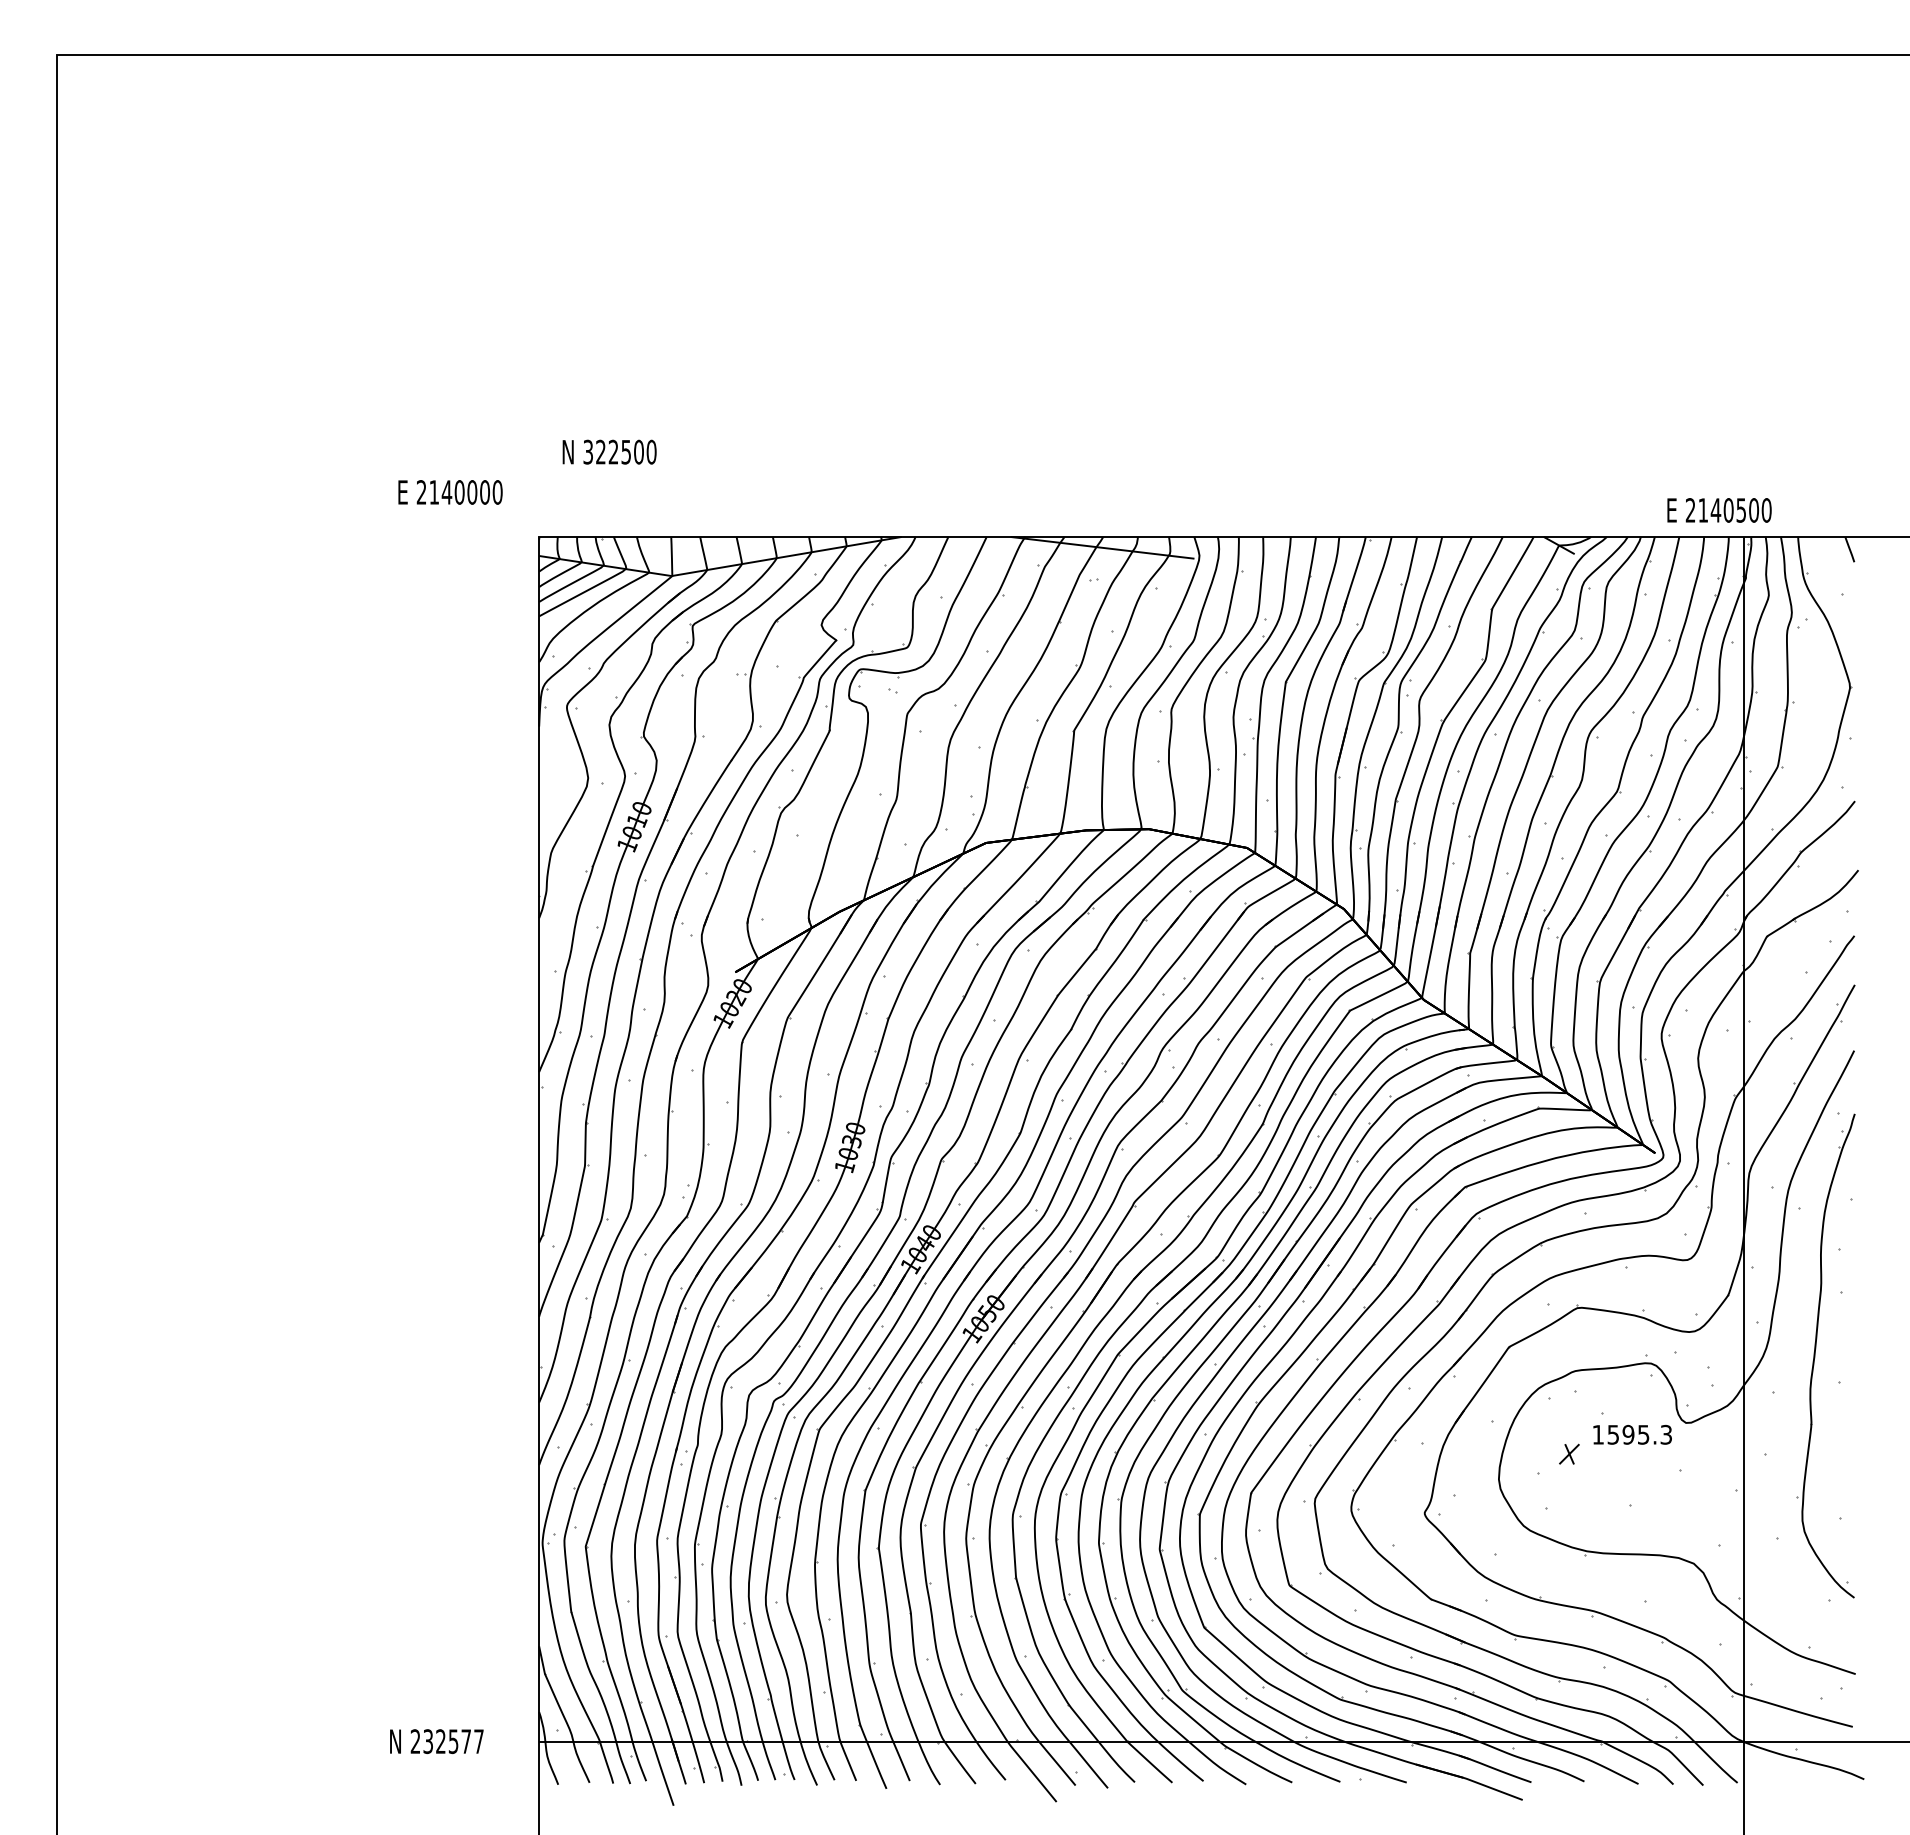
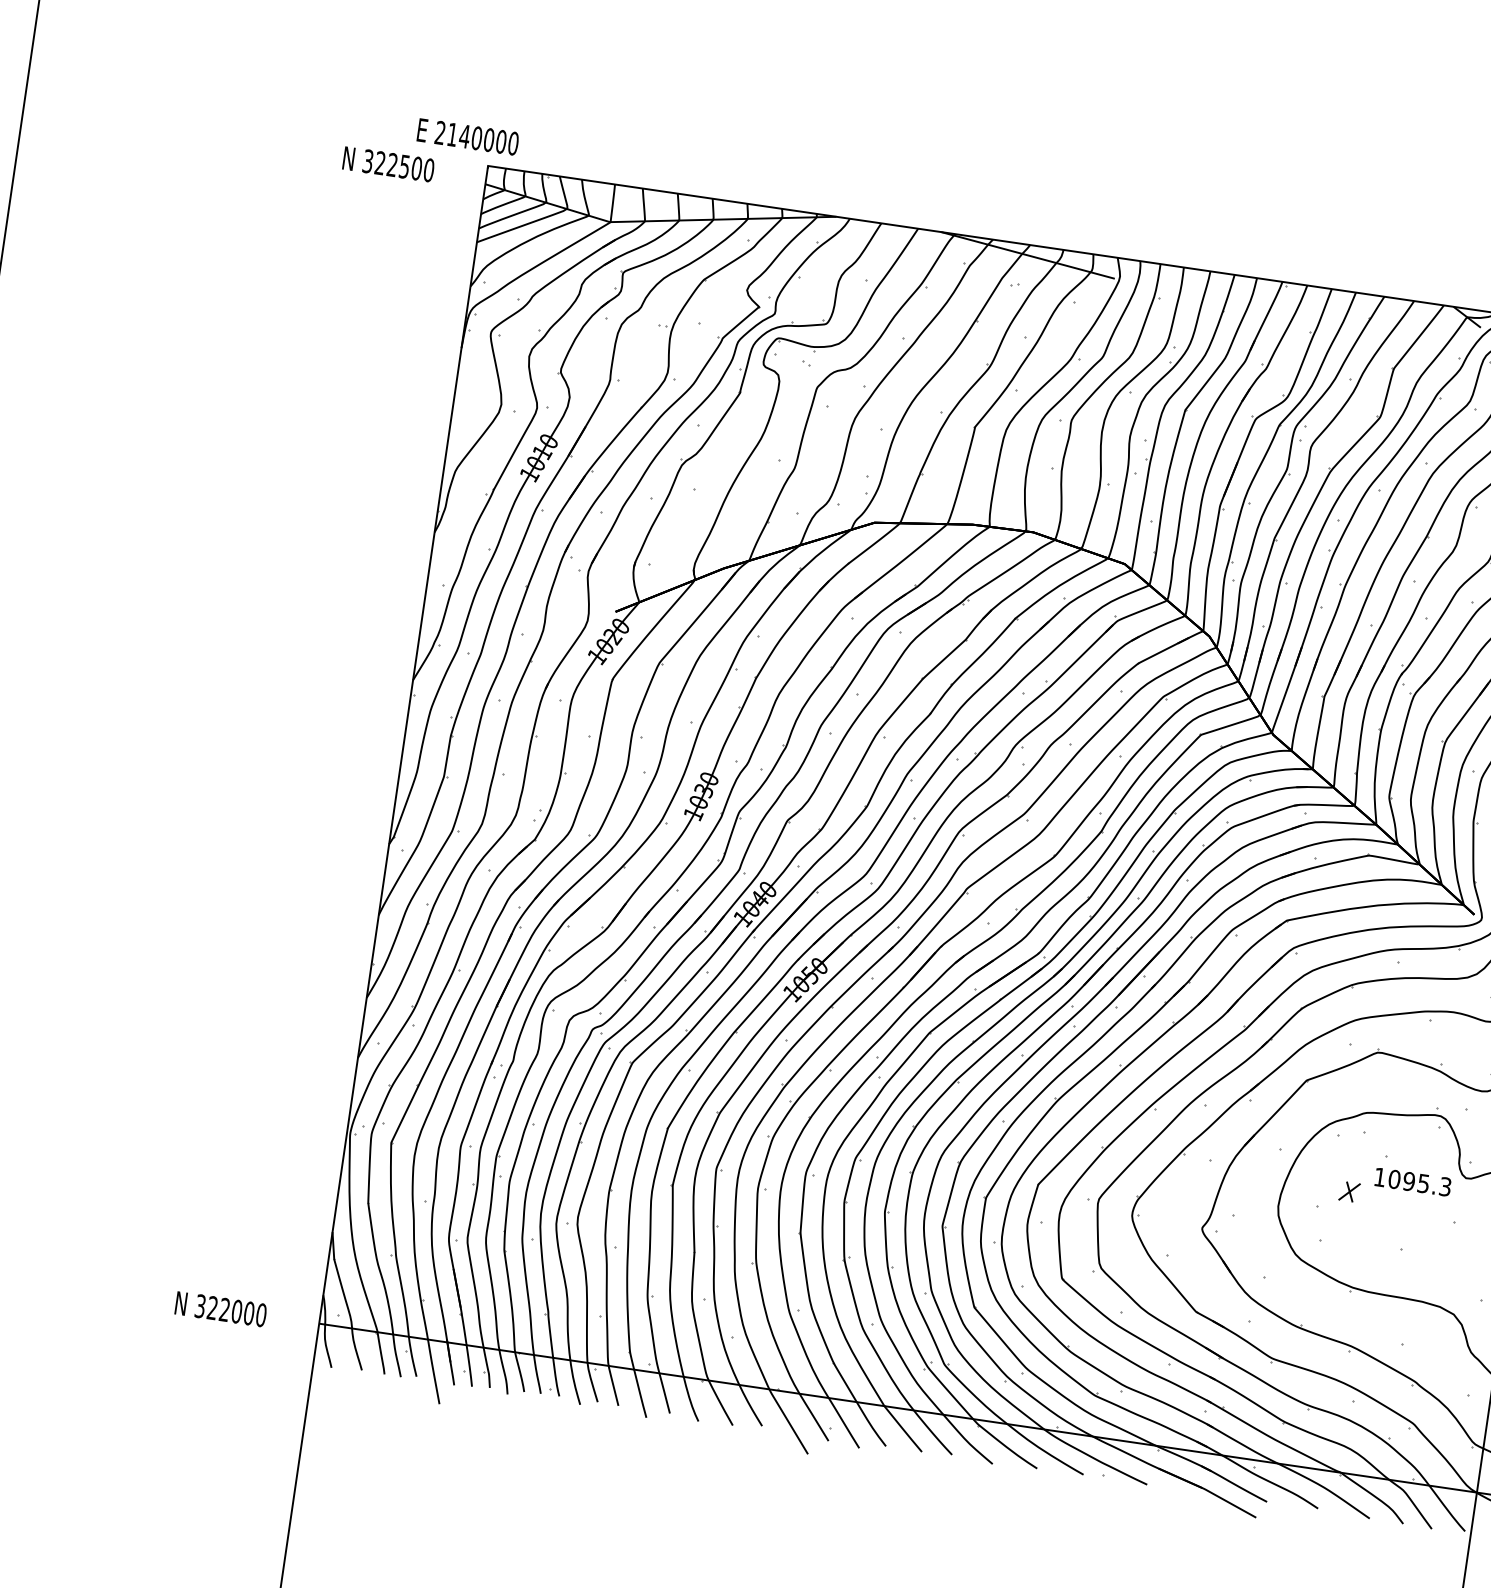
text: (609, 451) -> (388, 163), moved
text: (450, 492) -> (468, 137), moved
text: (1613, 1434) -> (1394, 1179), 1595.3 -> 1095.3
text: (446, 1741) -> (230, 1310), 232577 -> 322000

